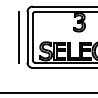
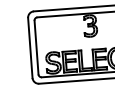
line: (18, 36) -> (19, 47), removed

